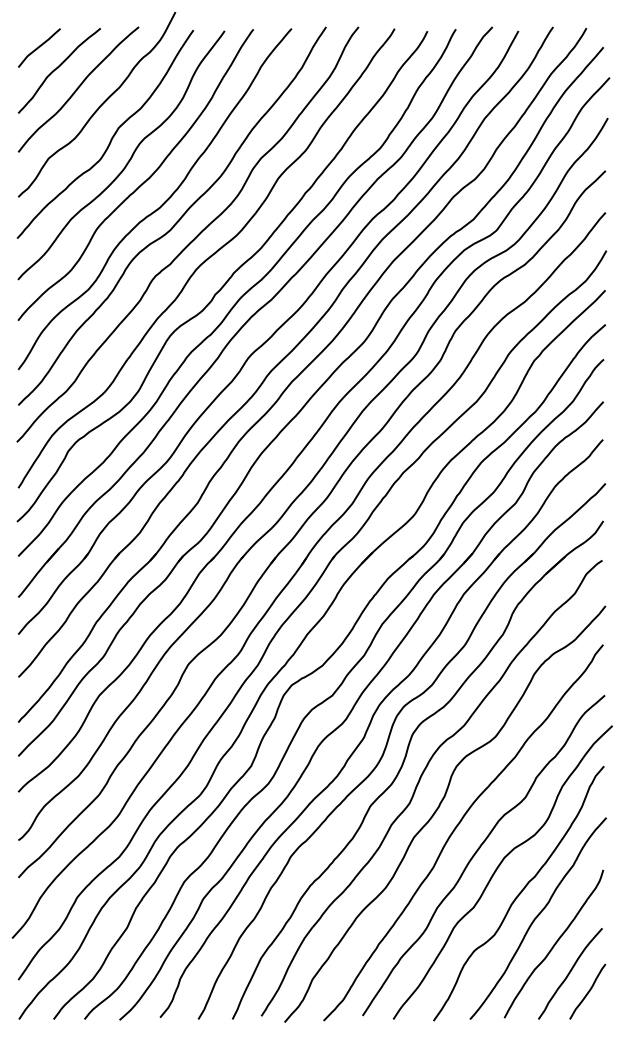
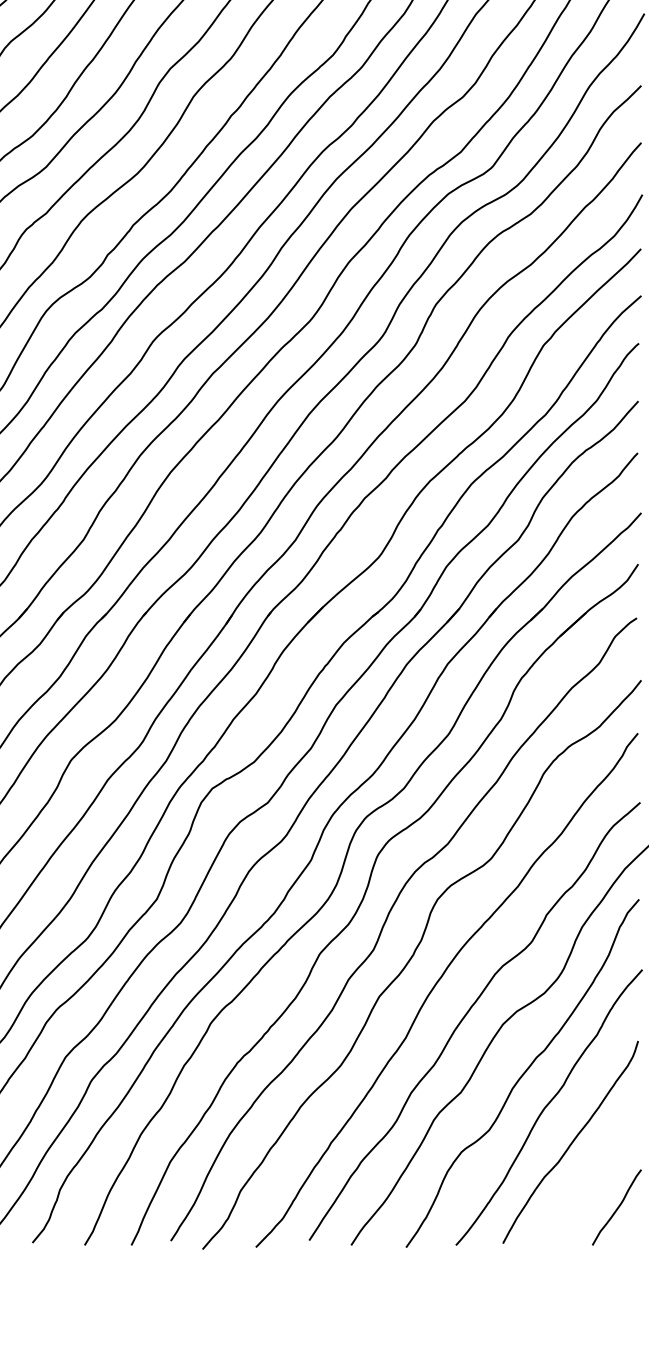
curve: (570, 973) -> (593, 1182), removed

